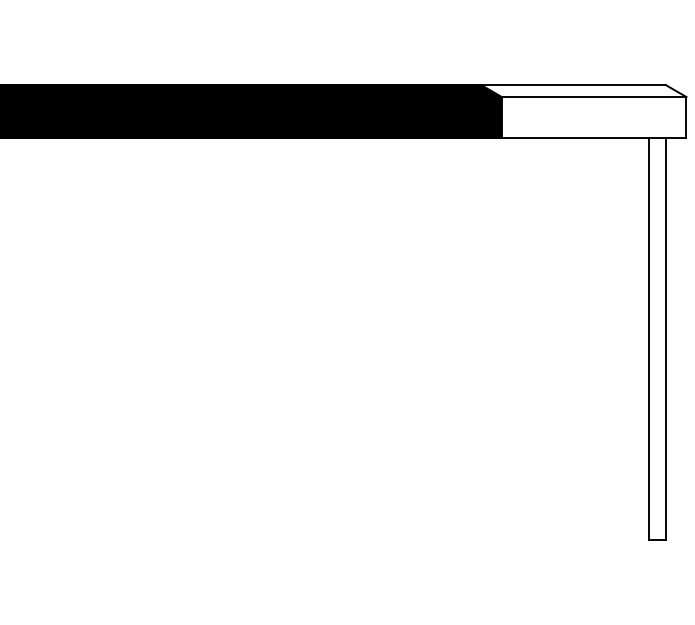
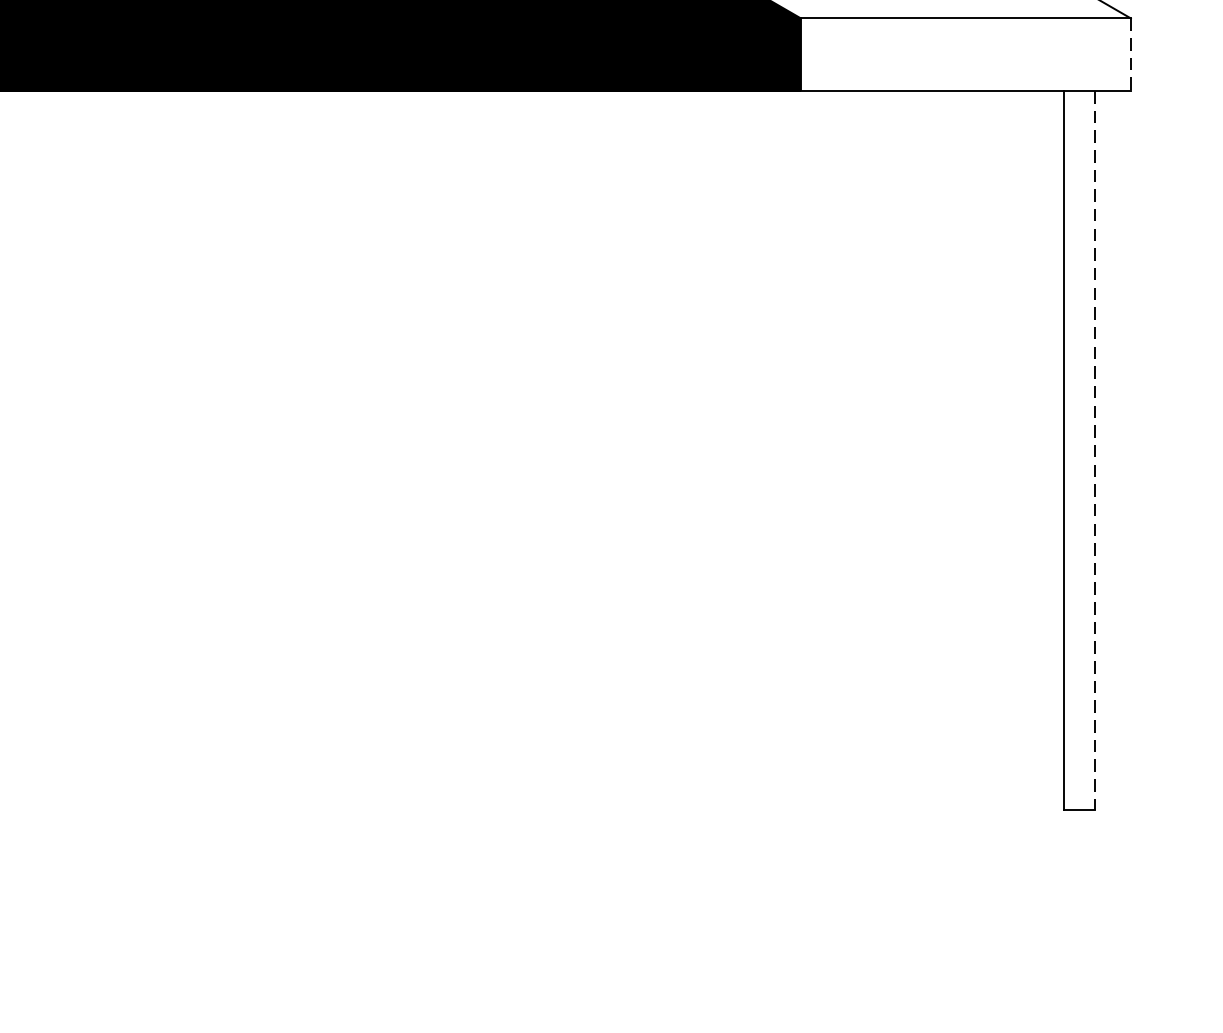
line: (686, 117) -> (1130, 54), solid -> dashed
line: (666, 339) -> (1095, 451), solid -> dashed

